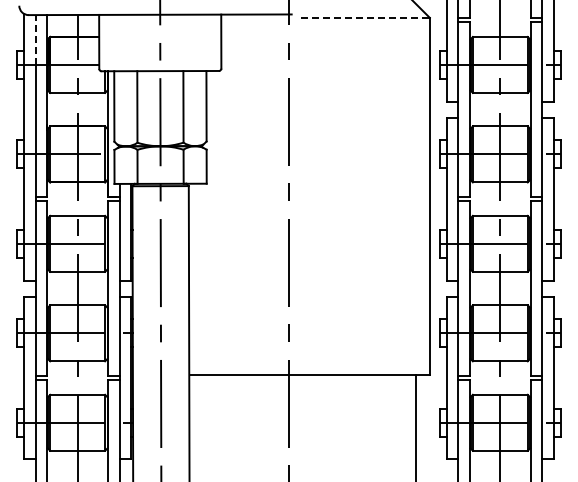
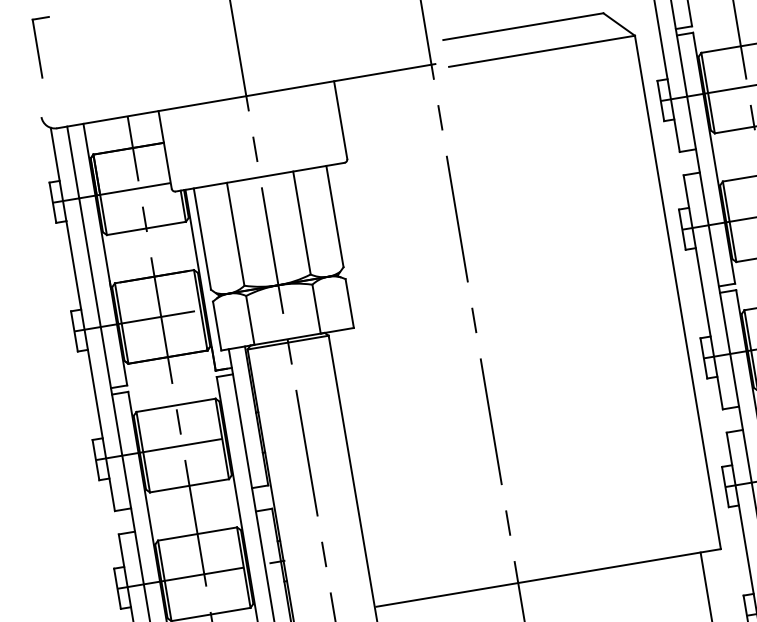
line: (365, 17) -> (542, 50), dashed -> solid
line: (35, 40) -> (73, 163), dashed -> solid

